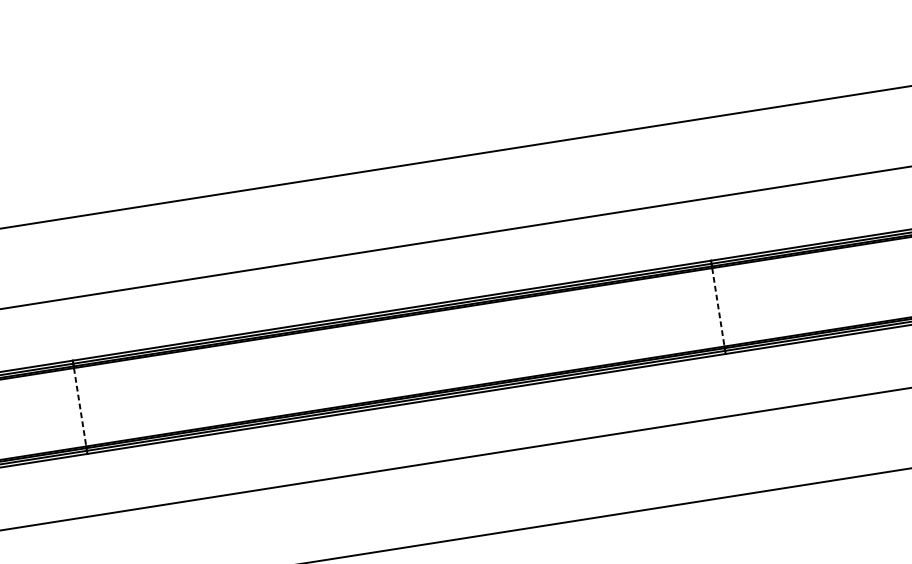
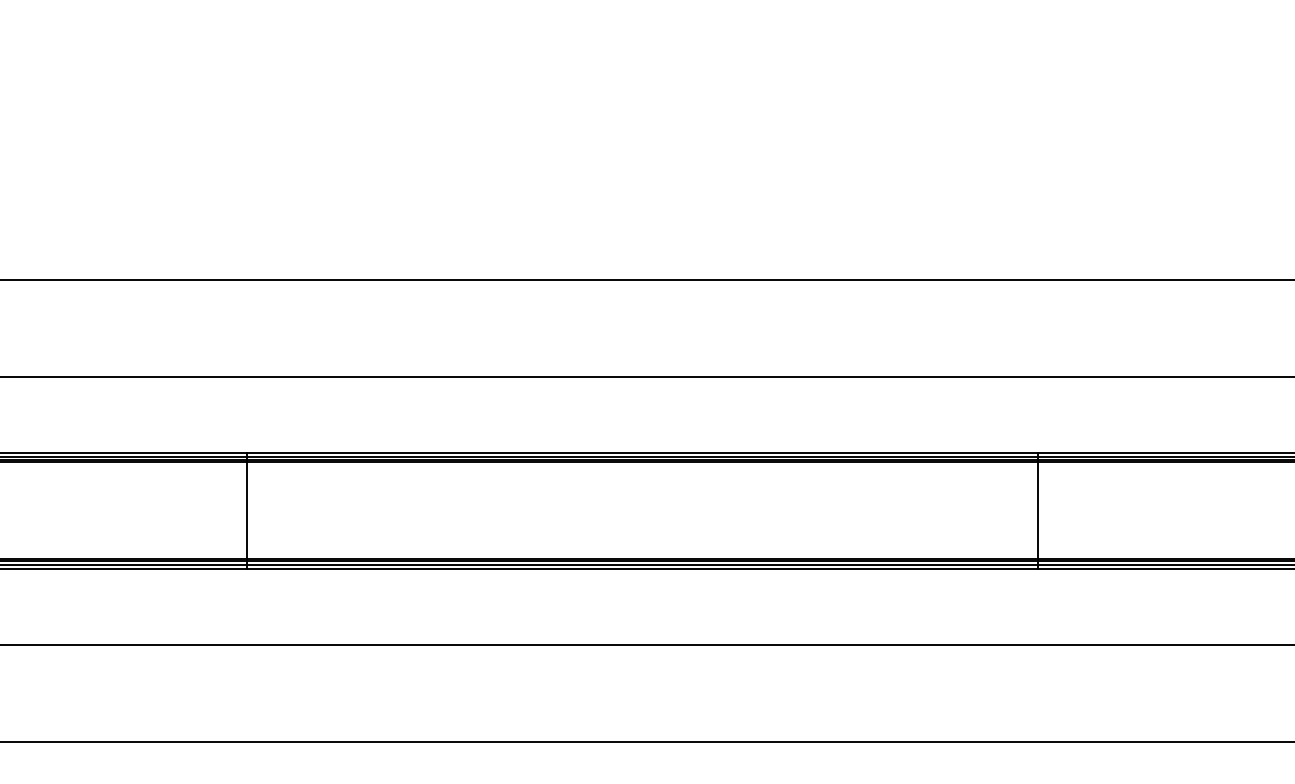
line: (718, 307) -> (1038, 510), dashed -> solid
line: (80, 407) -> (247, 510), dashed -> solid

